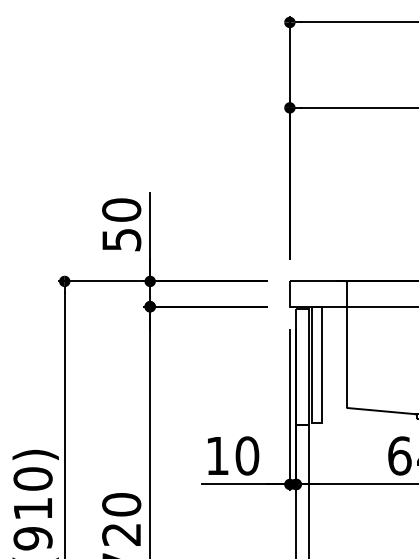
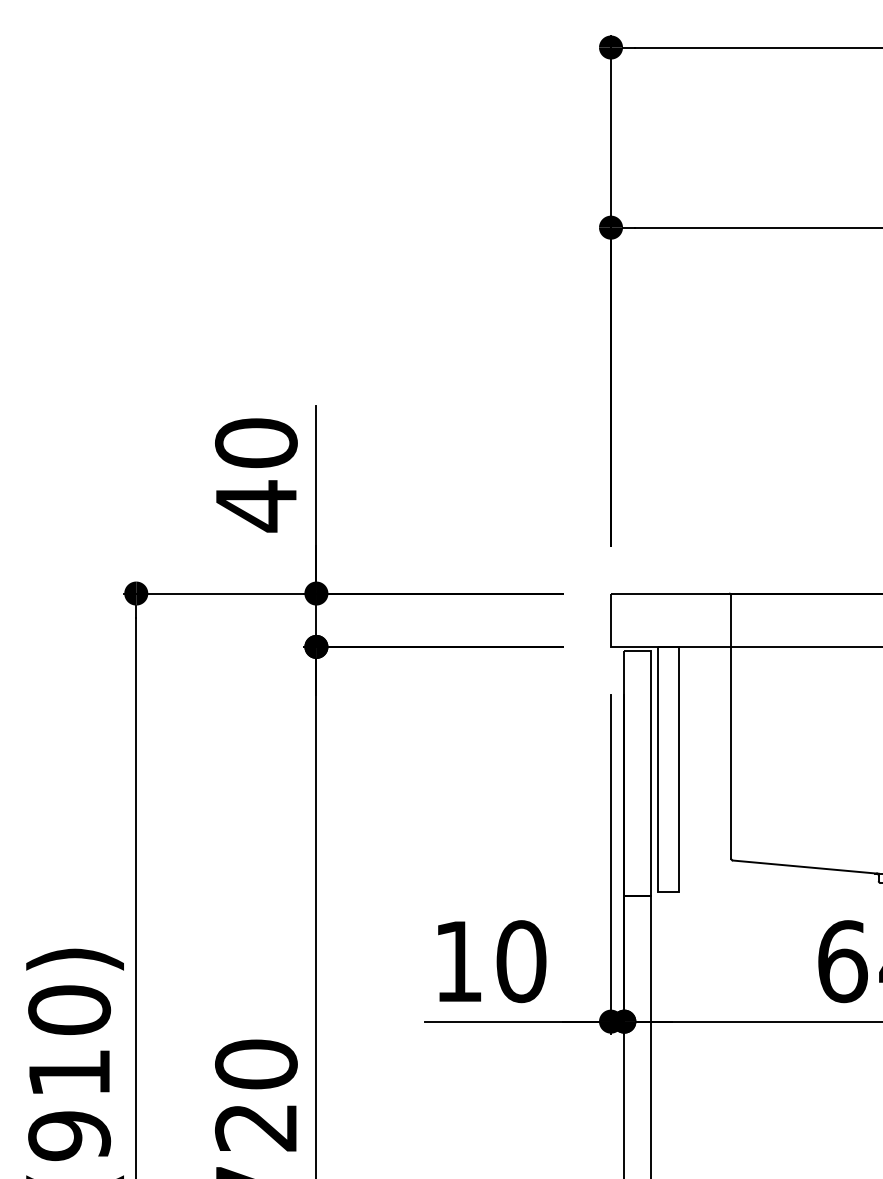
text: (121, 239) -> (255, 505), 50 -> 40

